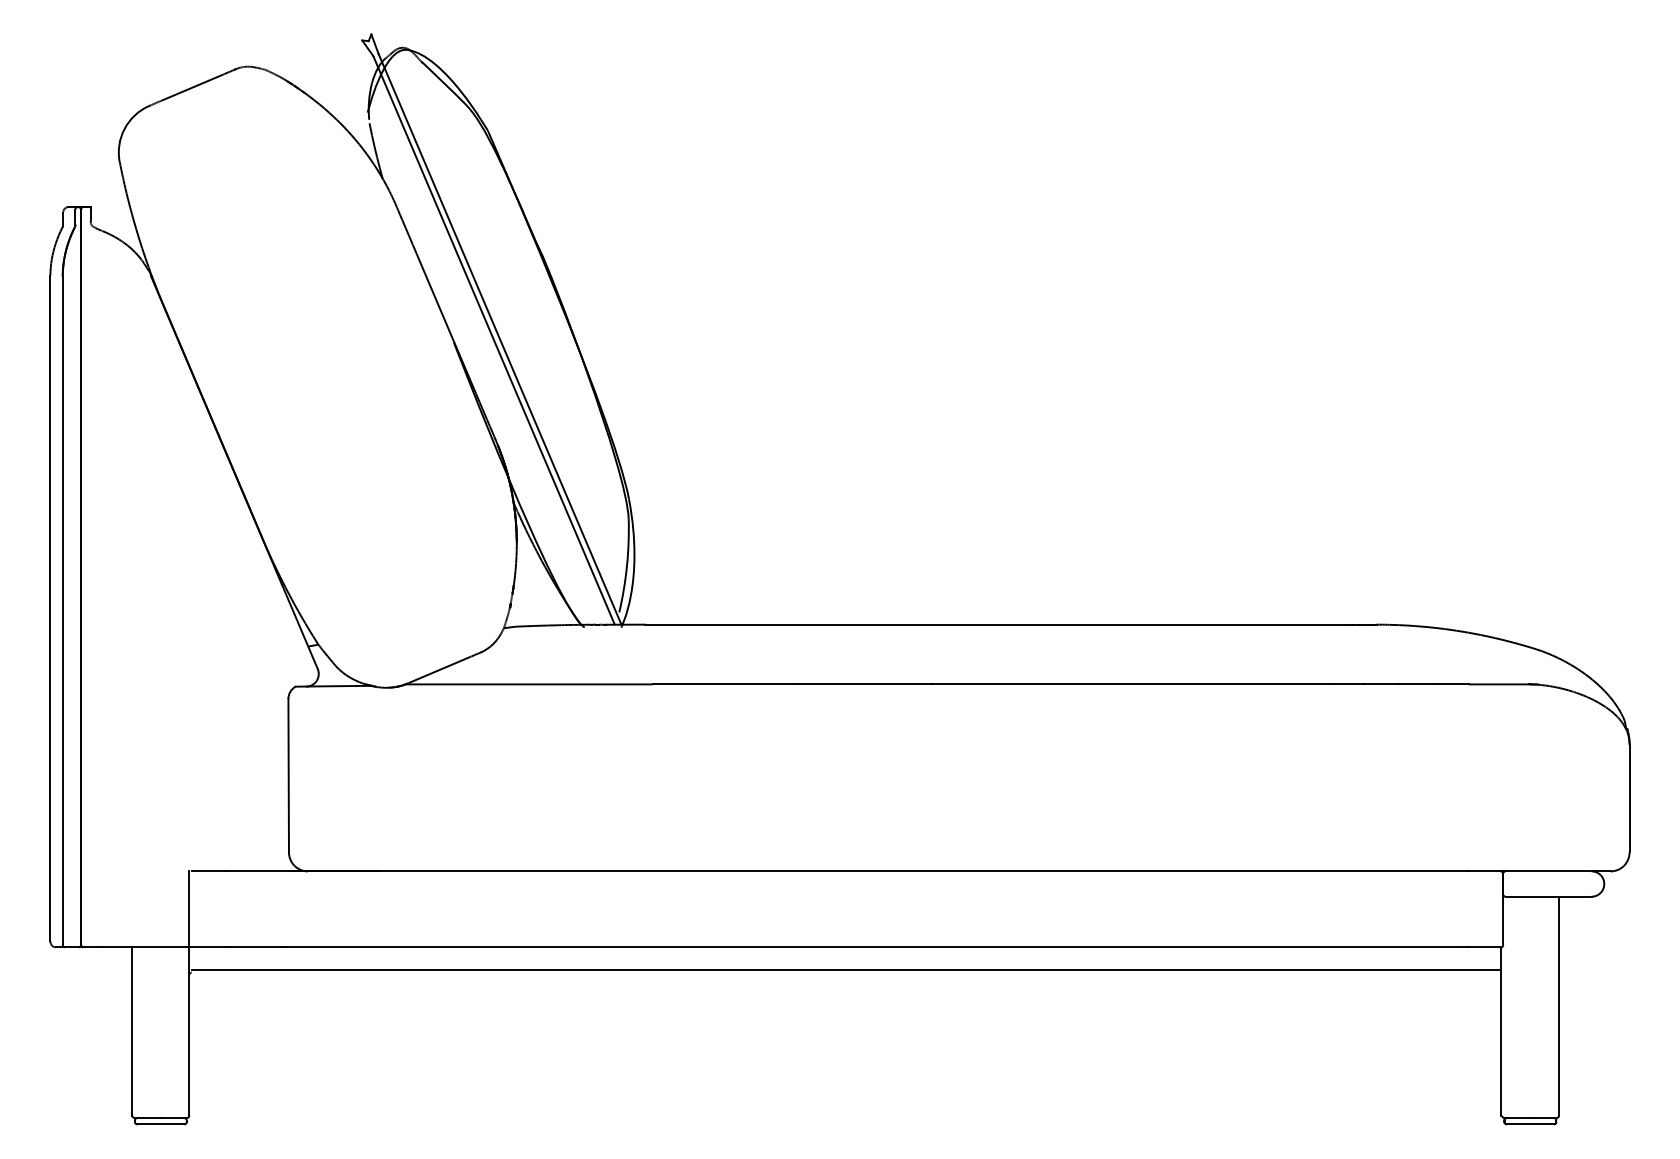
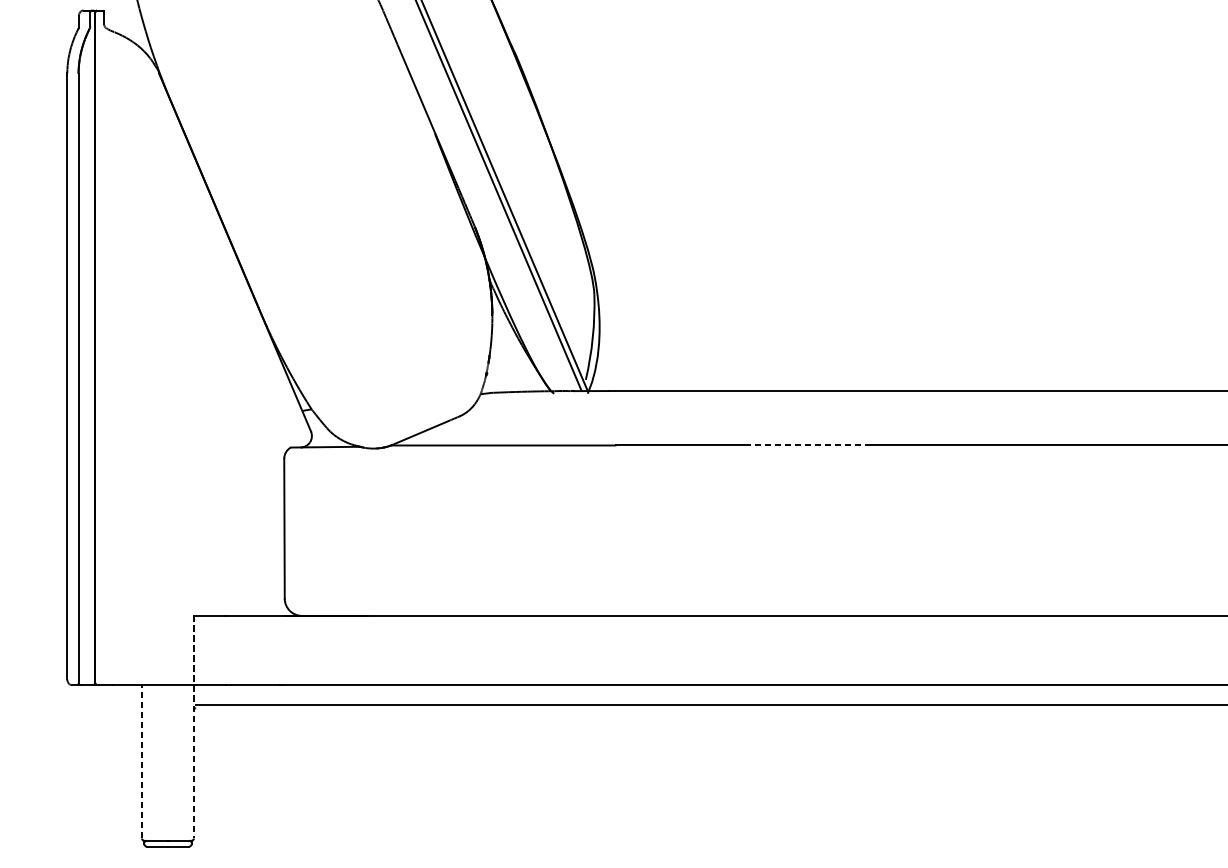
line: (862, 684) -> (807, 445), solid -> dashed
line: (189, 993) -> (194, 727), solid -> dashed
line: (132, 1030) -> (142, 760), solid -> dashed

